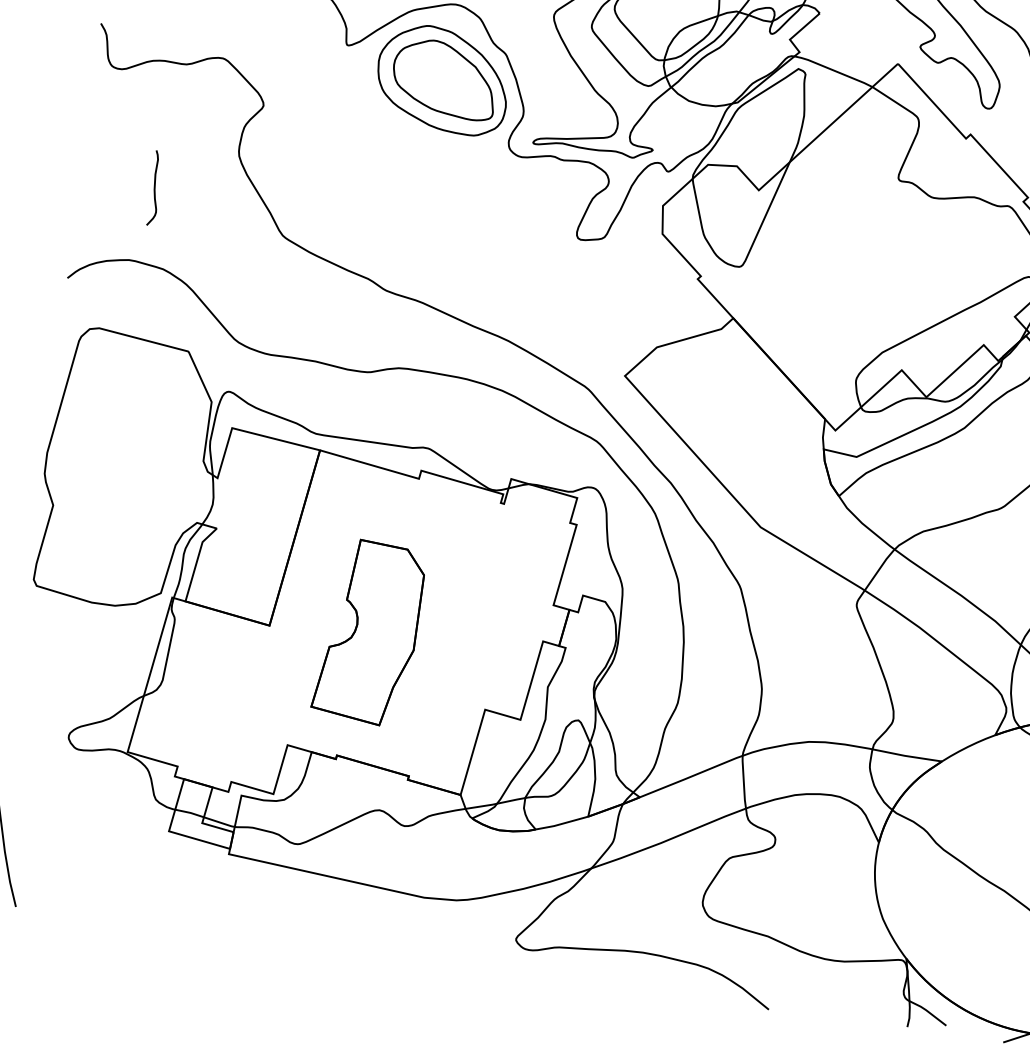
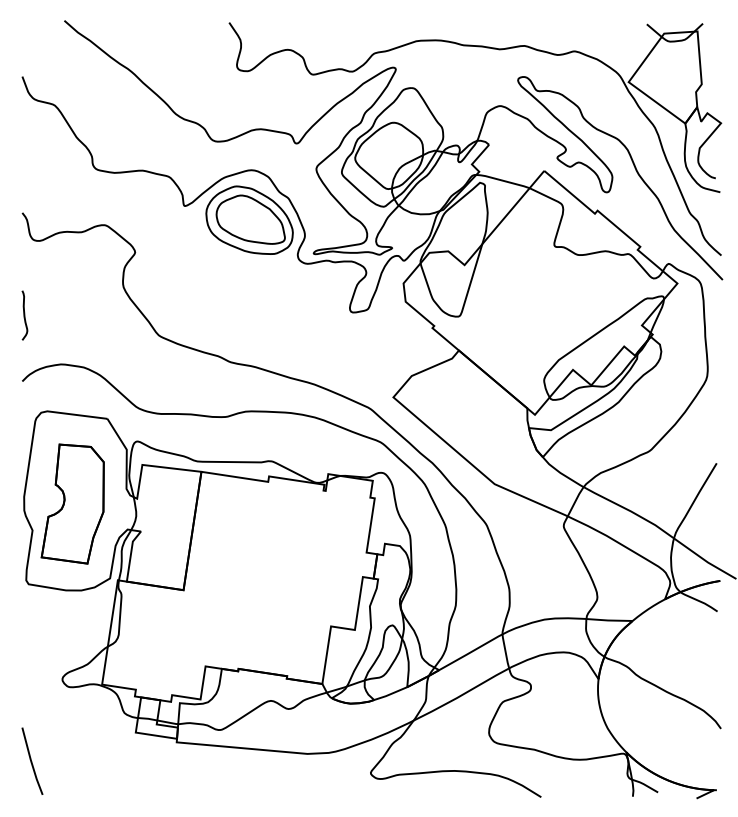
curve: (154, 188) -> (24, 315), moved
part: (368, 631) -> (72, 503), moved

